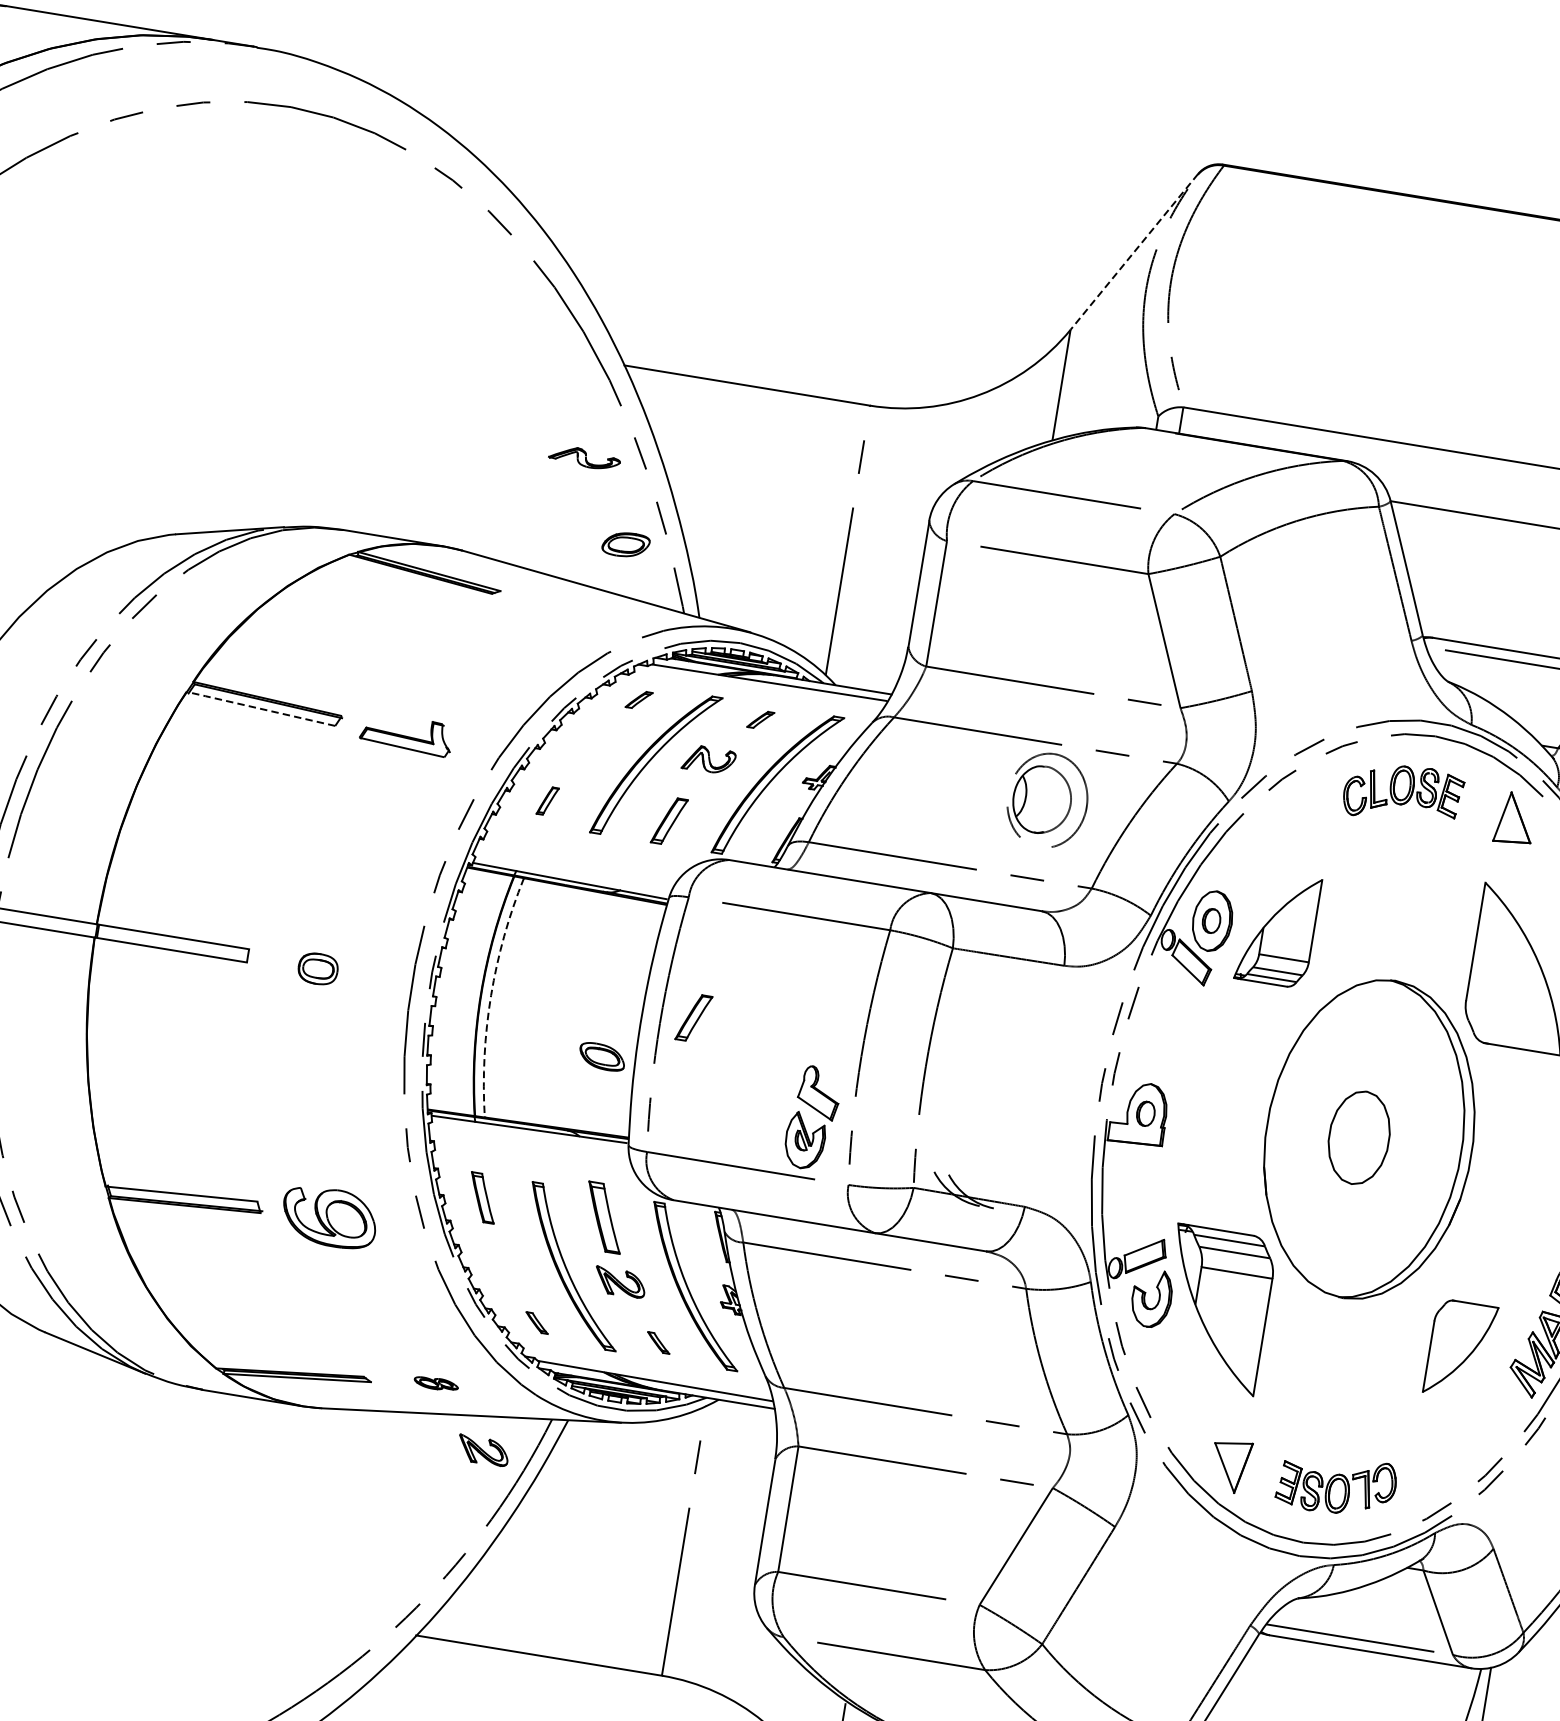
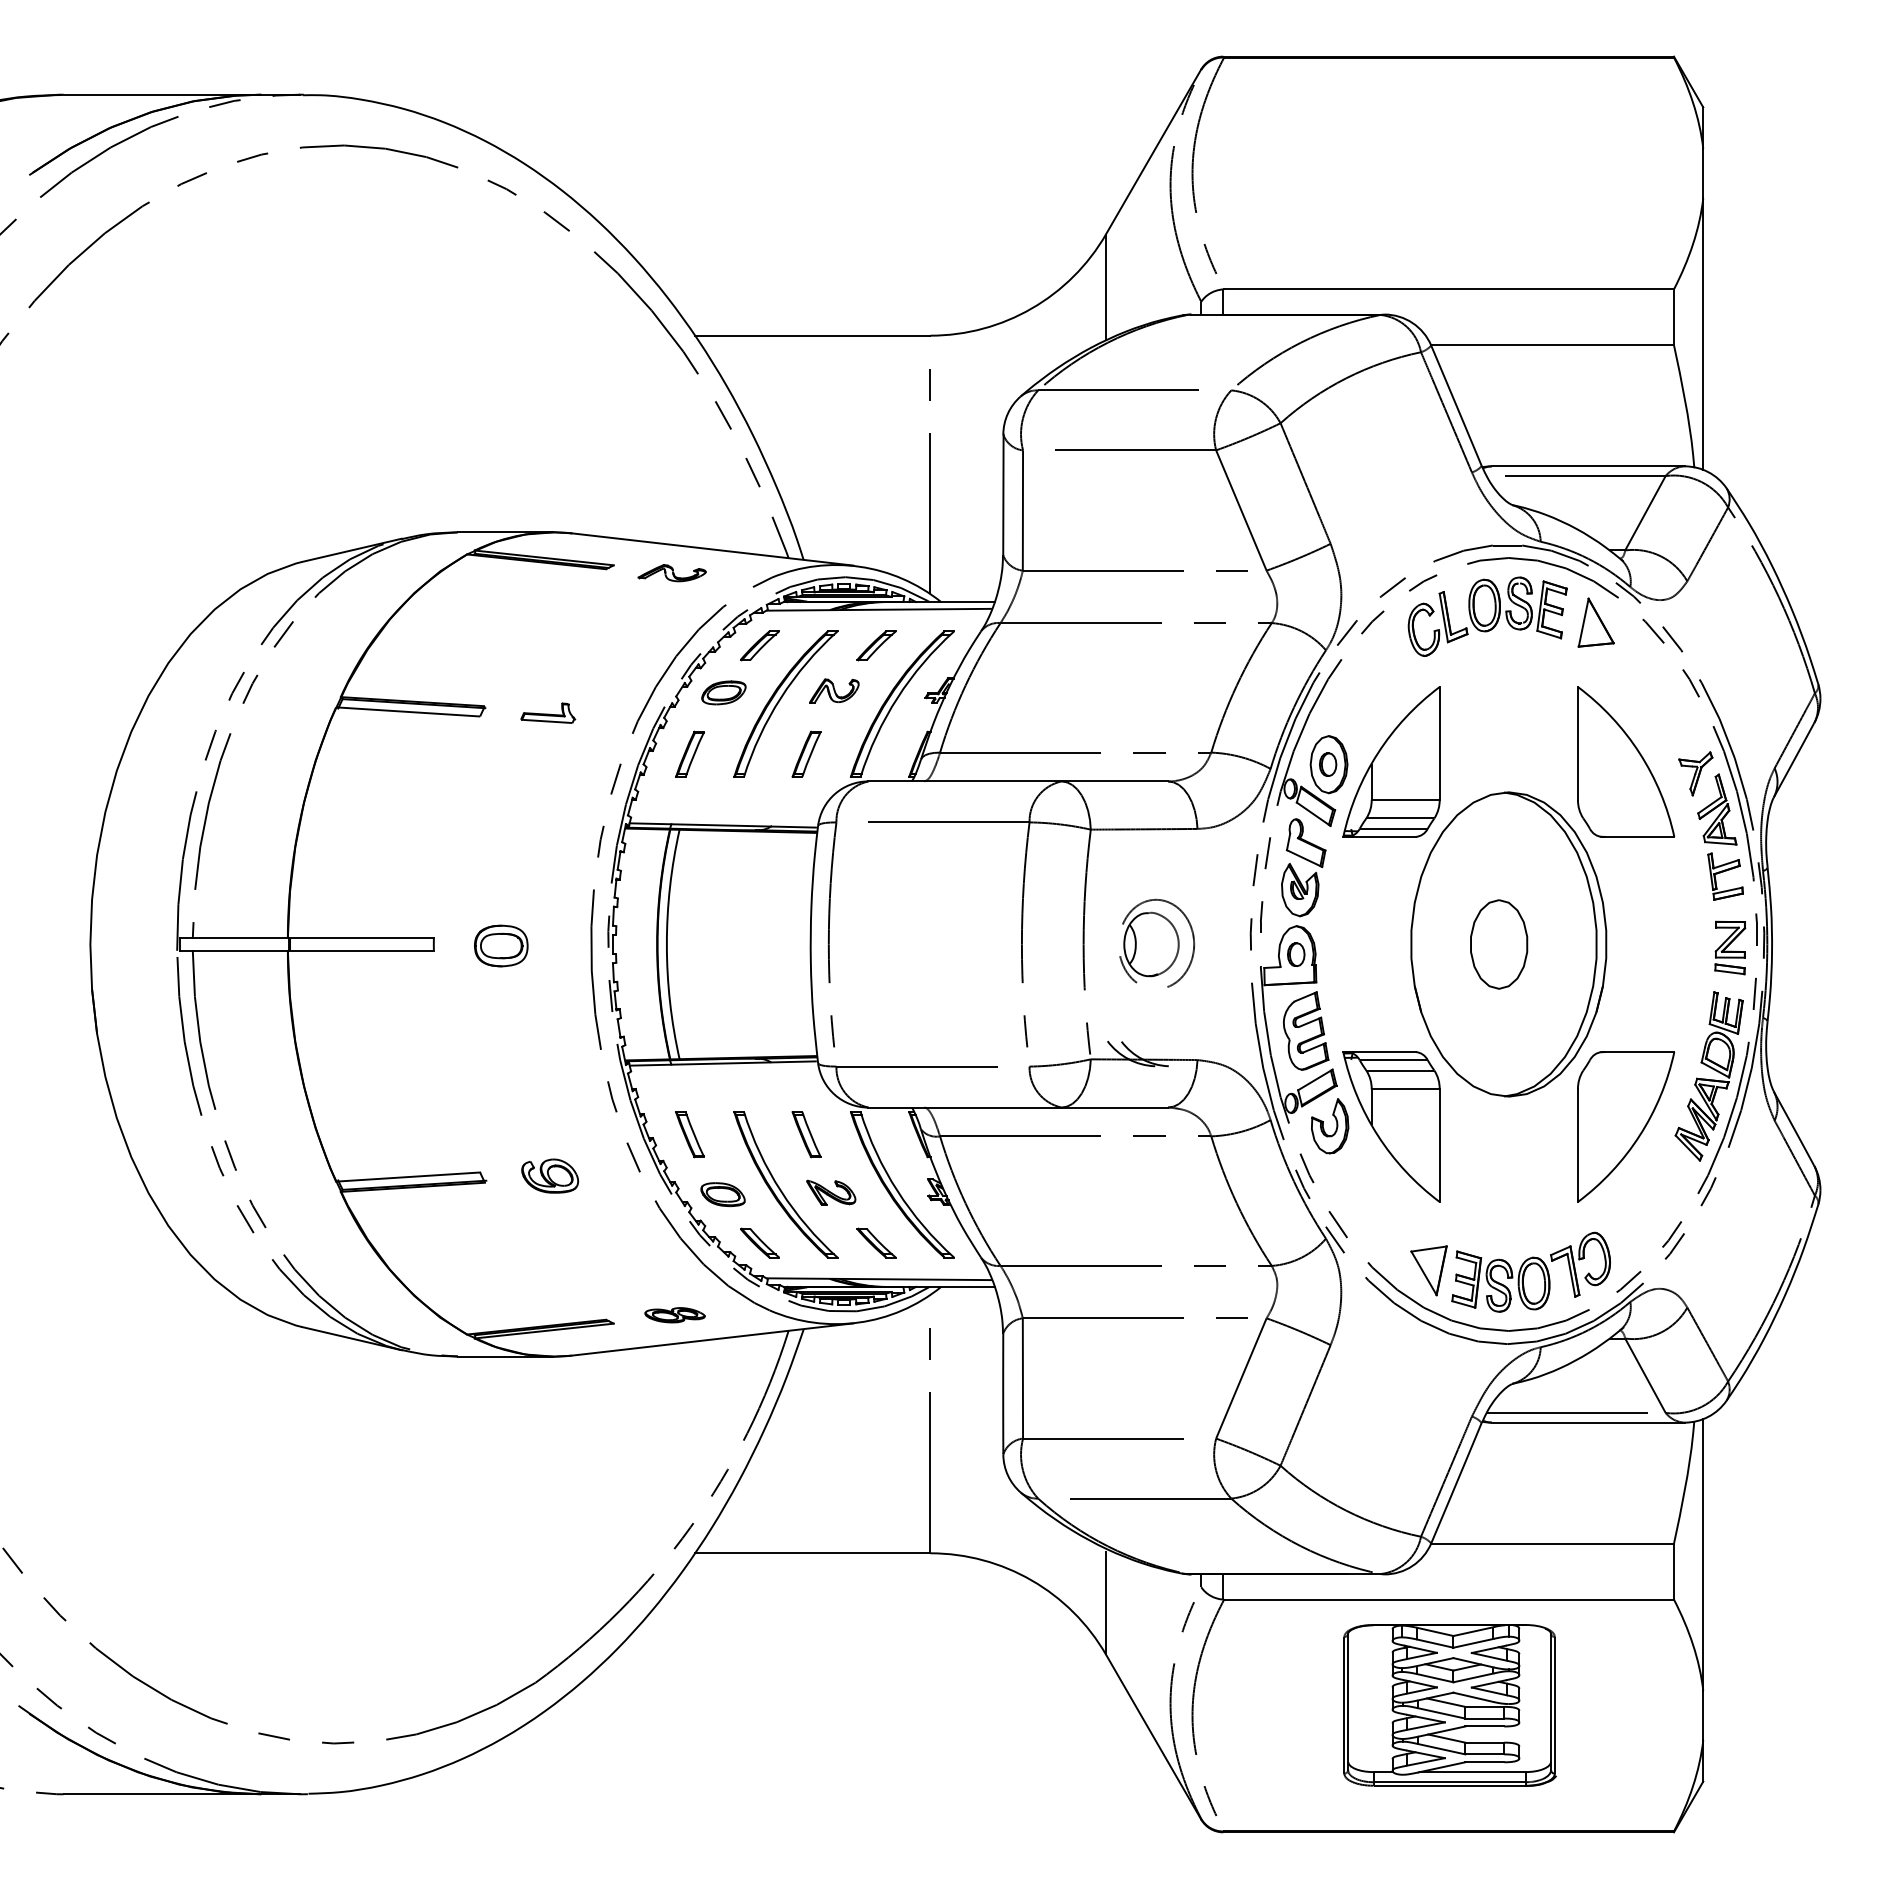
line: (1133, 252) -> (1153, 152), dashed -> solid
part: (584, 458) -> (671, 573), moved
part: (625, 544) -> (723, 692), moved
part: (638, 699) -> (759, 645), size x1.67
line: (260, 708) -> (407, 711), dashed -> solid
part: (760, 719) -> (876, 645), size x1.67
part: (407, 733) -> (548, 712), size x0.62
part: (1403, 793) -> (1487, 616), size x1.43
part: (1048, 798) -> (1157, 942), moved
part: (547, 800) -> (689, 753), size x1.67
part: (1278, 928) -> (1391, 761), size x1.43
part: (318, 968) -> (501, 945), size x1.43
arc: (490, 995) -> (666, 944), dashed -> solid
part: (693, 1017) -> (859, 933), removed
part: (601, 1056) -> (722, 1194), moved
part: (816, 1111) -> (1306, 860), moved
part: (1142, 1194) -> (1305, 1030), added
part: (330, 1216) -> (550, 1175), size x0.62
part: (604, 1217) -> (806, 1134), size x0.71
part: (536, 1322) -> (759, 1242), size x1.67
part: (658, 1342) -> (876, 1242), size x1.67
part: (1460, 1349) -> (1626, 1126), size x1.67
part: (435, 1383) -> (674, 1315), size x1.43
part: (483, 1450) -> (729, 1370), removed
part: (1336, 1484) -> (1530, 1271), size x1.43

